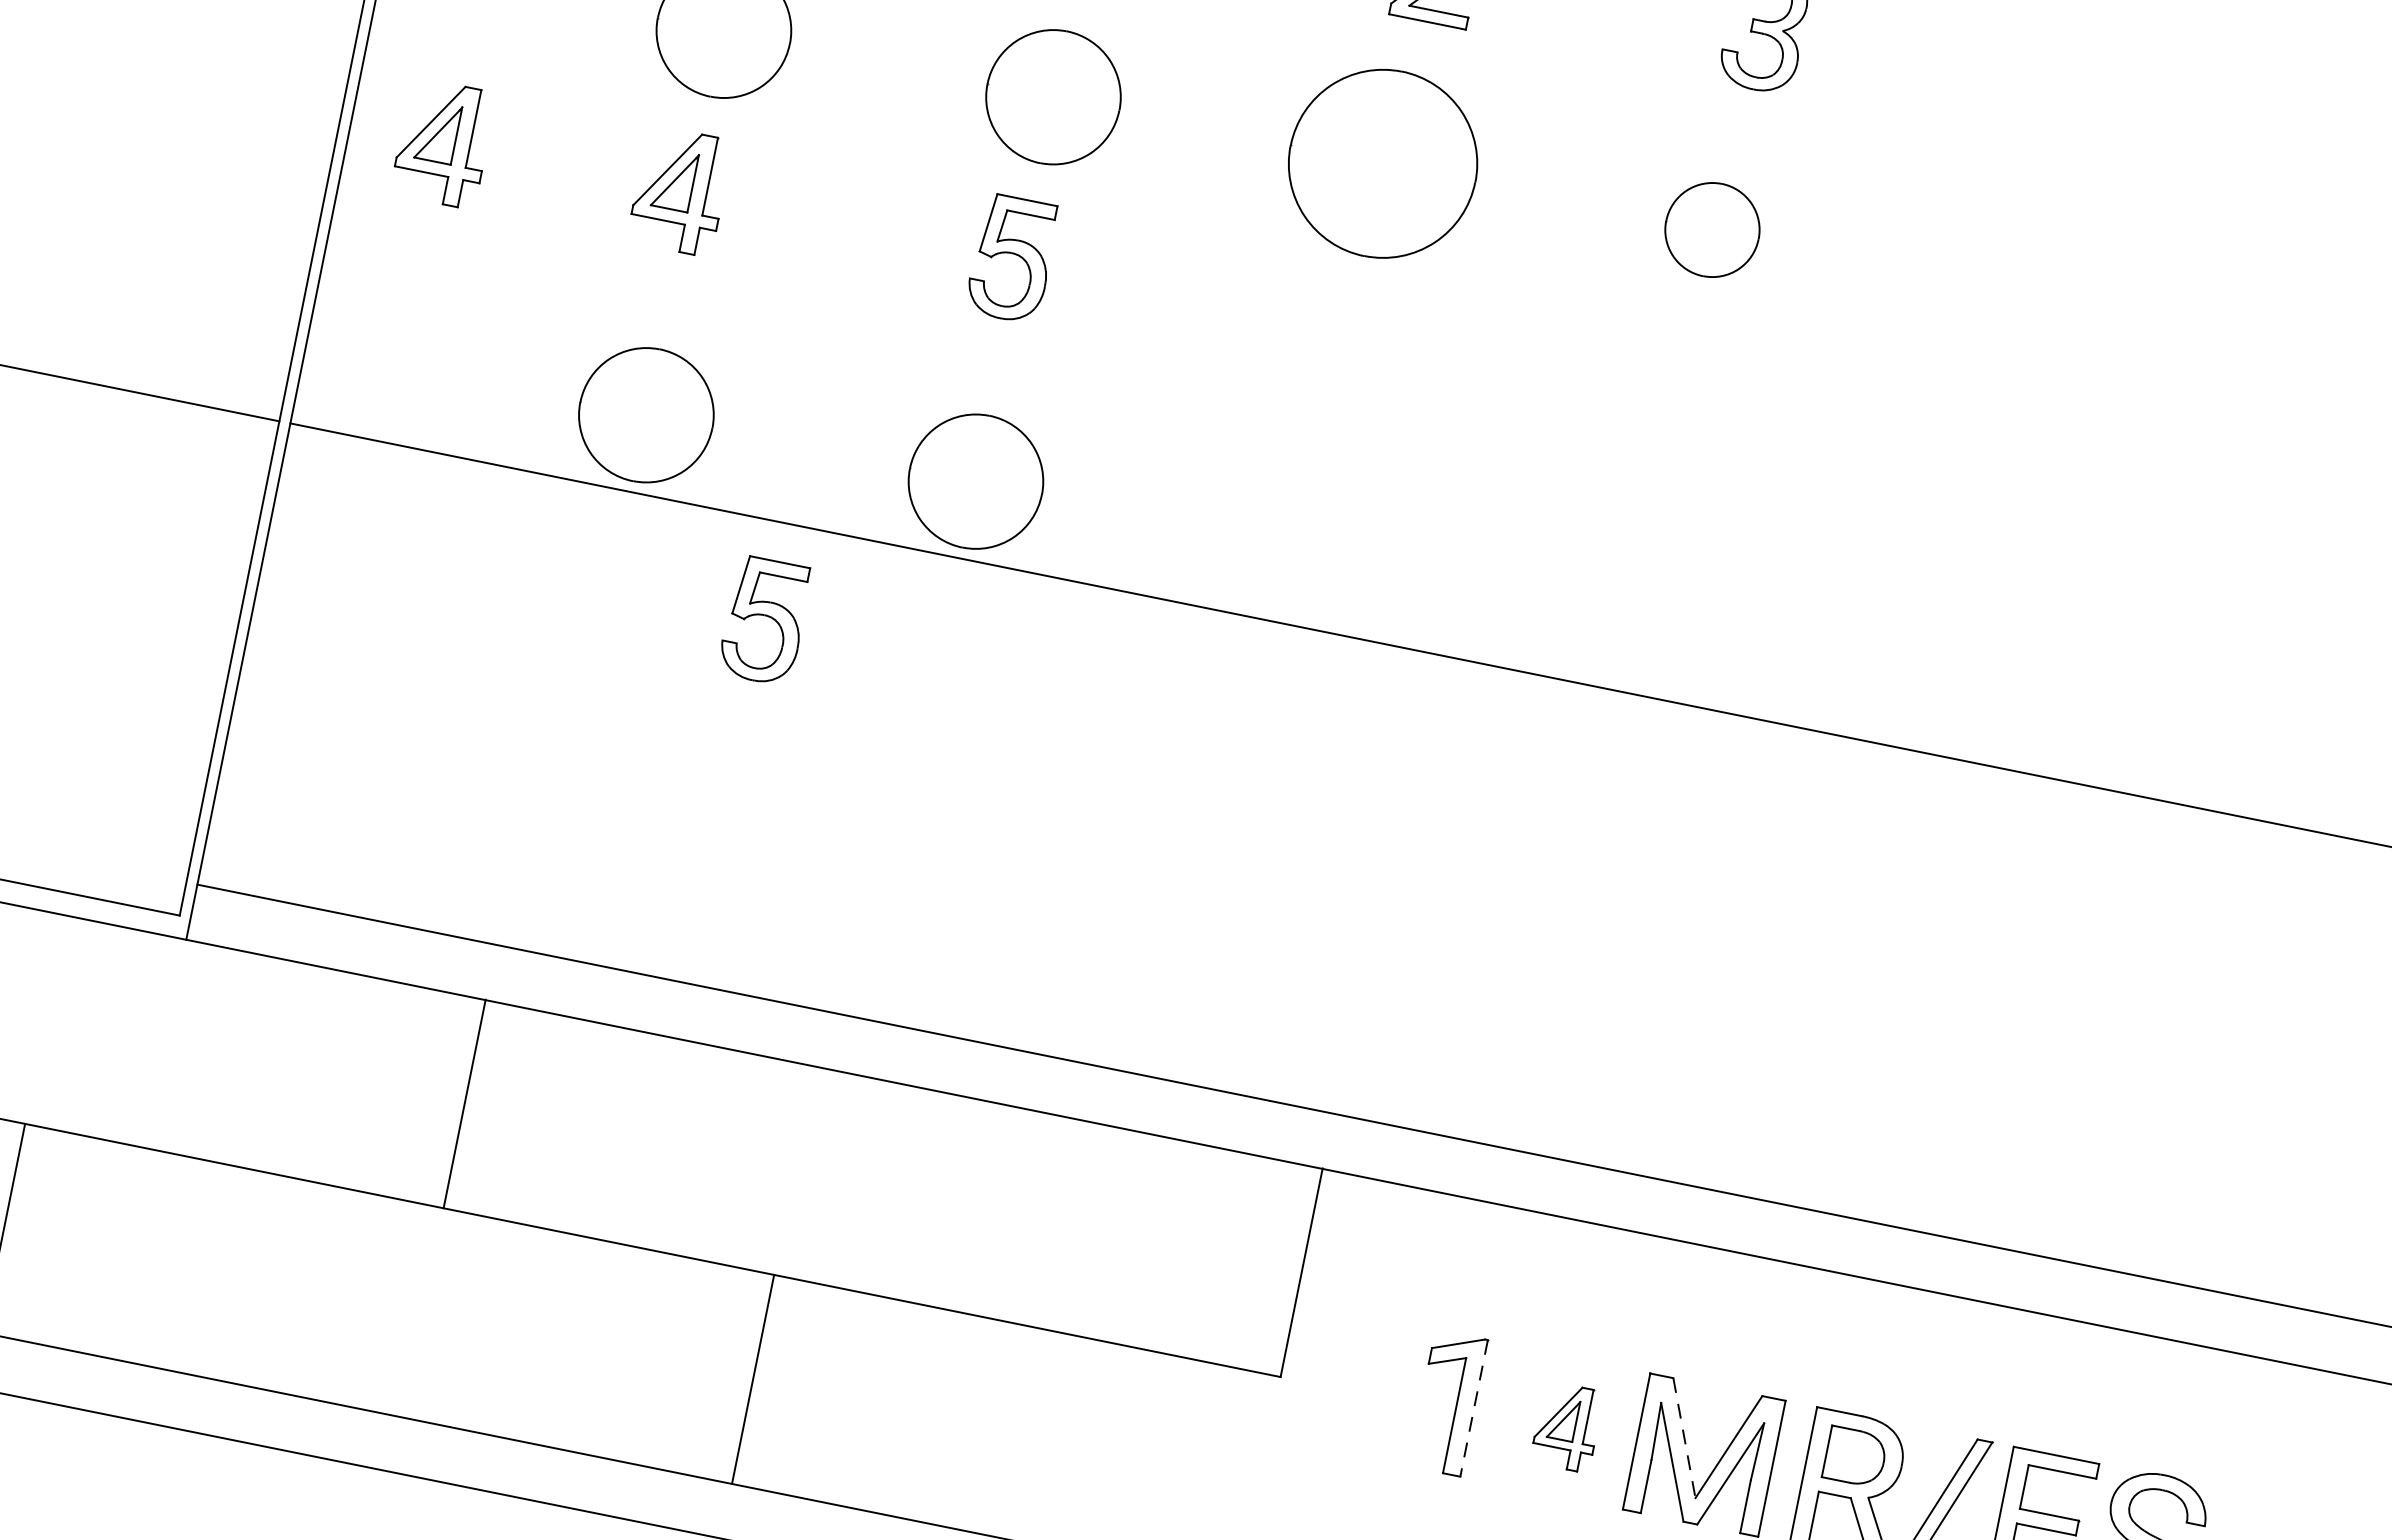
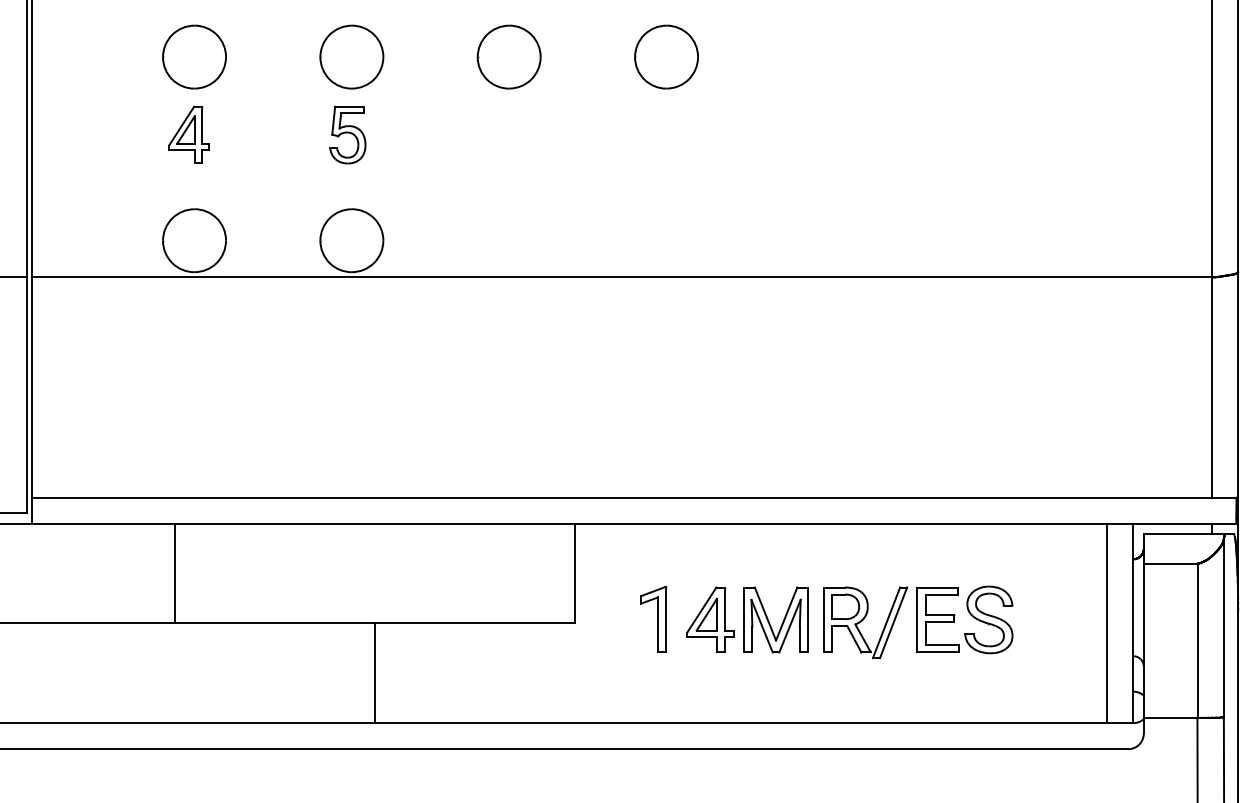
part: (441, 142) -> (75, 134), removed
part: (1381, 162) -> (508, 56), size x0.71
part: (1712, 228) -> (666, 56), size x1.43
part: (764, 619) -> (267, 323), removed
line: (752, 1379) -> (374, 673), moved
line: (1474, 1407) -> (666, 619), dashed -> solid
part: (1567, 1426) -> (710, 619), size x1.67
line: (1684, 1439) -> (765, 614), dashed -> solid

